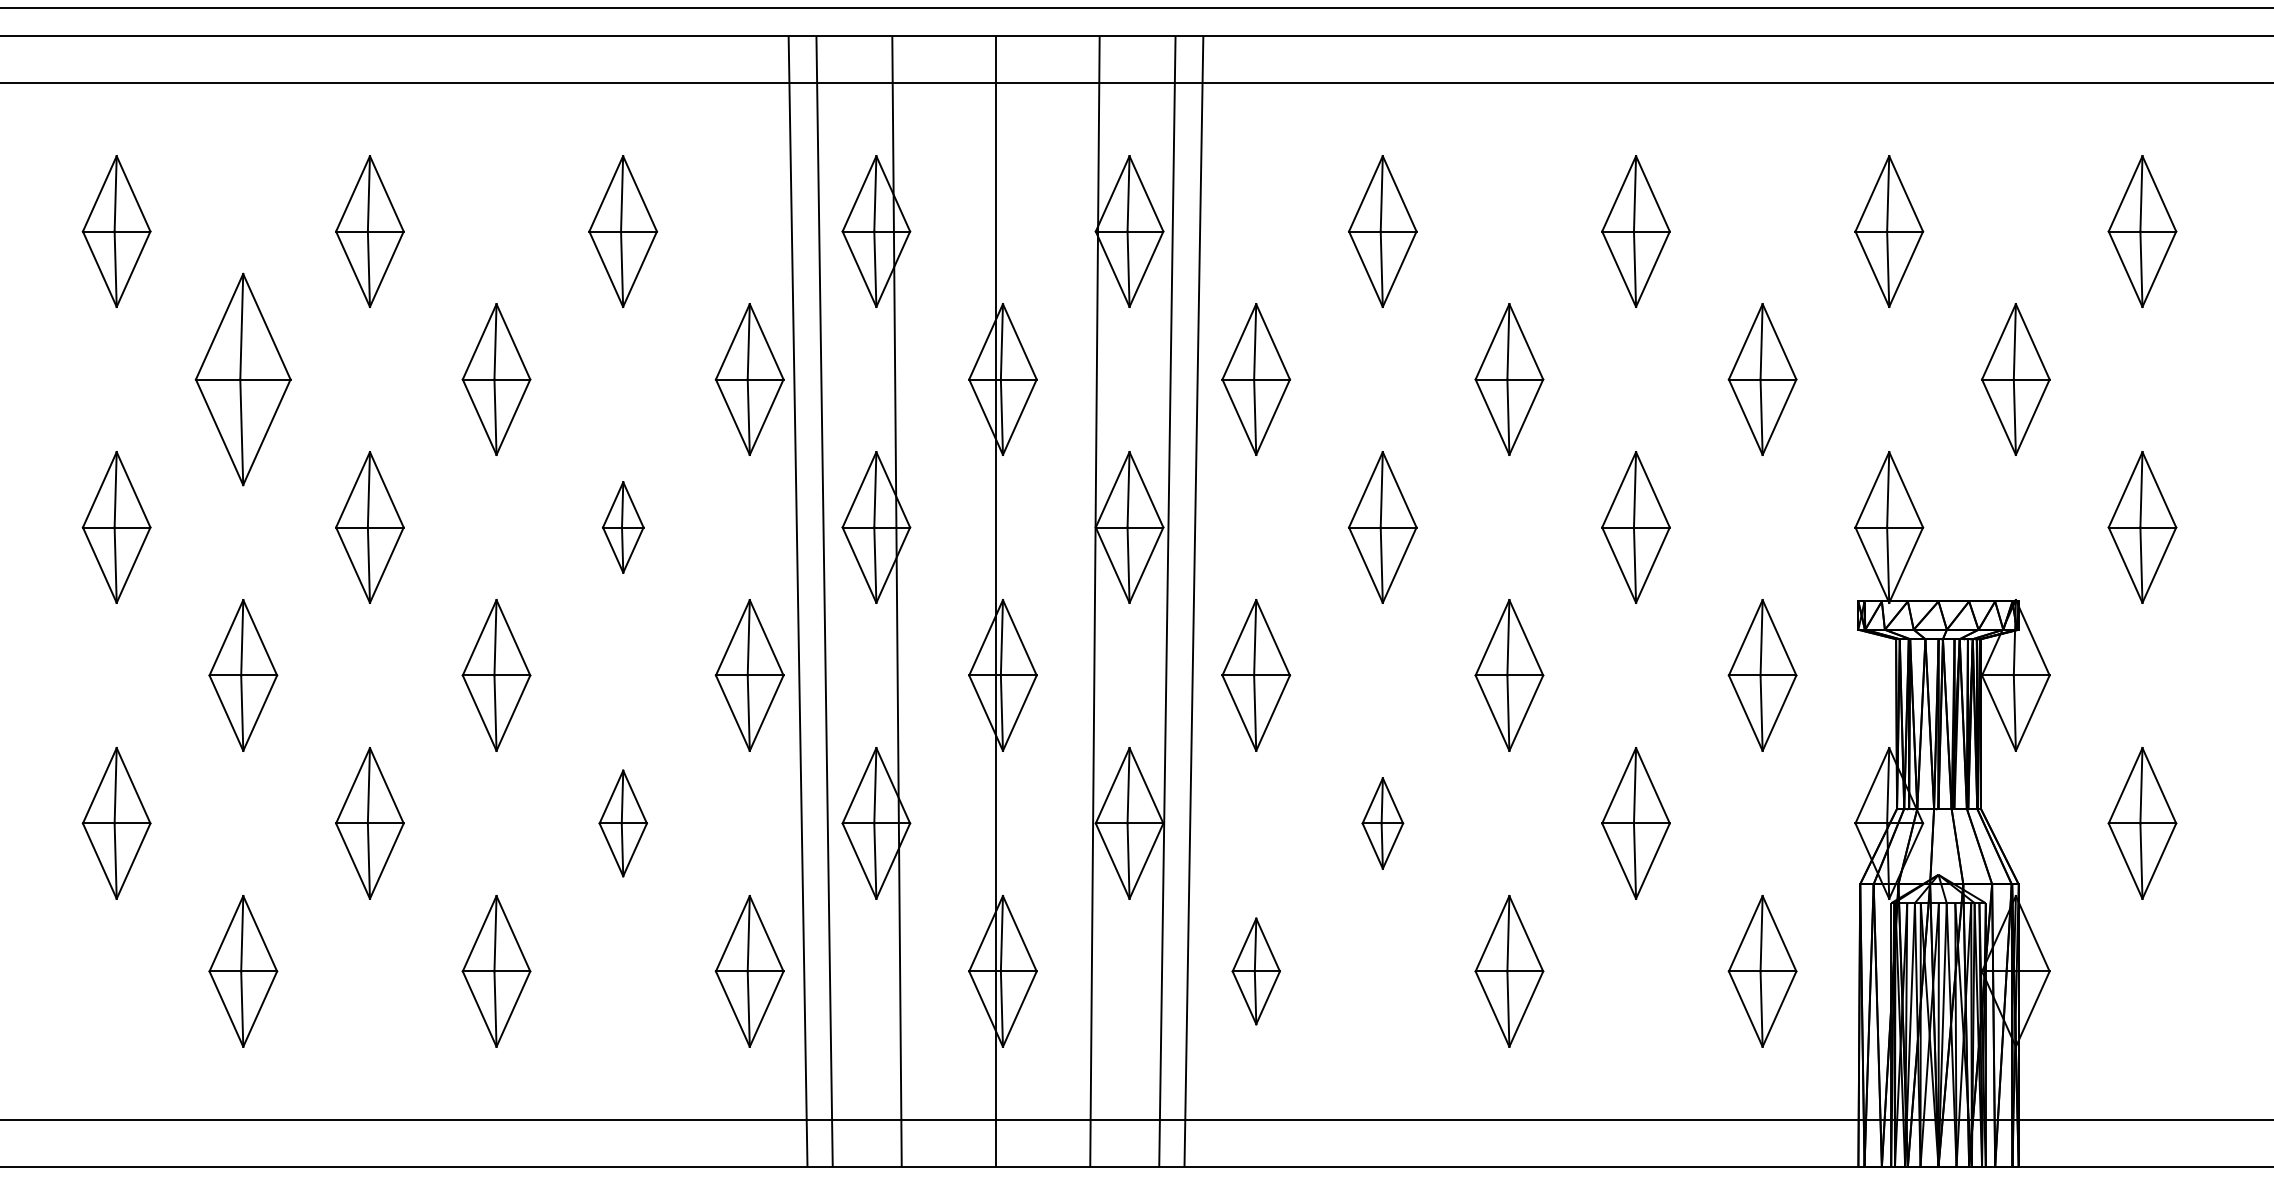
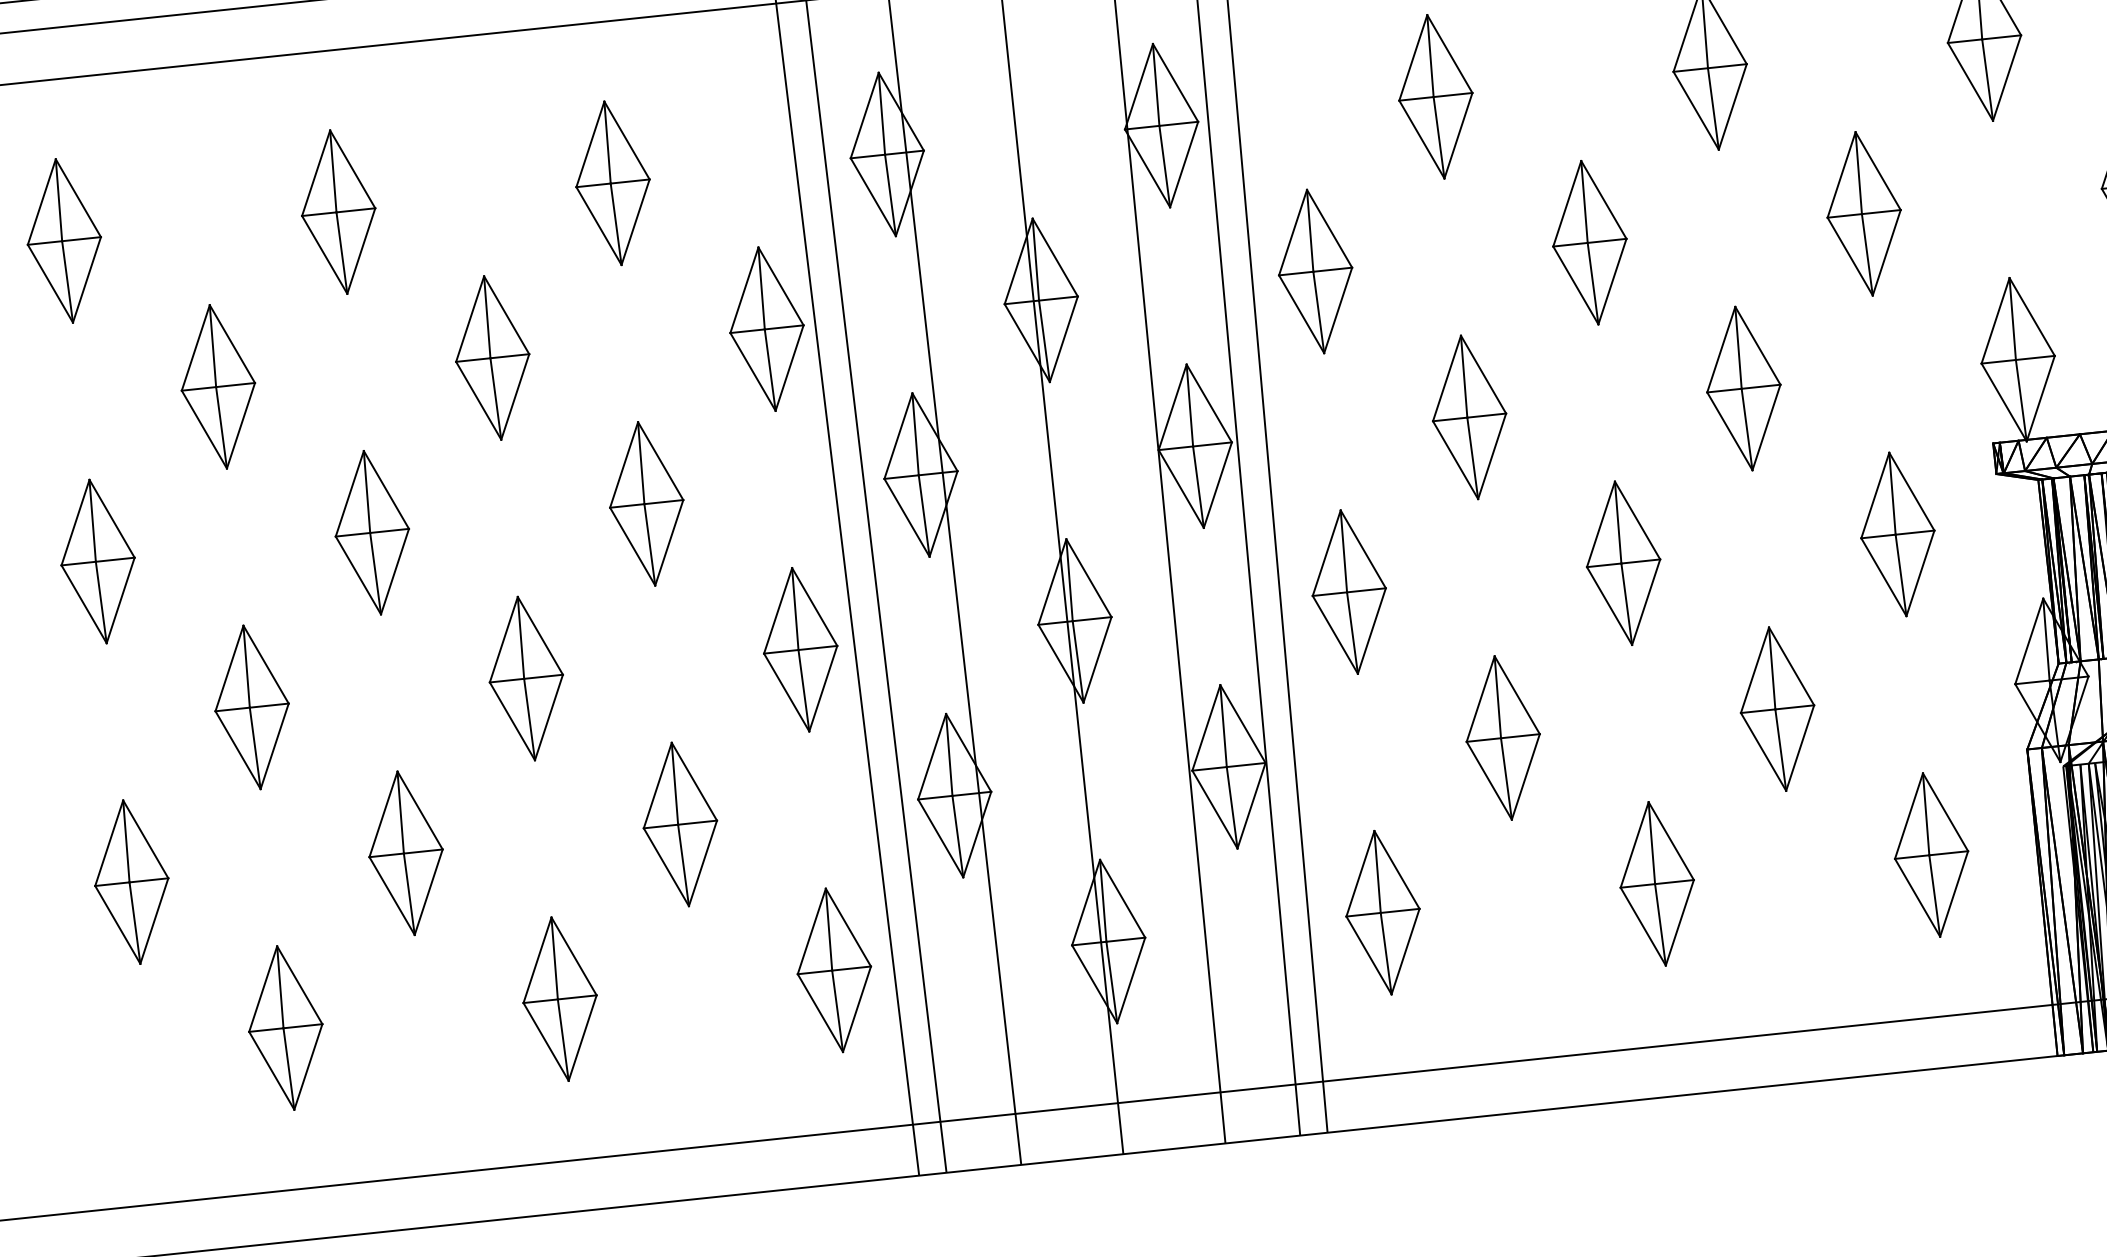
part: (243, 379) -> (218, 386), size x0.71
part: (623, 527) -> (647, 503), size x1.67
part: (623, 823) -> (680, 824), size x1.43
part: (1382, 823) -> (1502, 738), size x1.67
part: (1256, 971) -> (1383, 912), size x1.43

